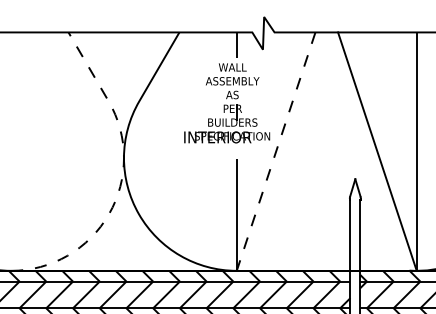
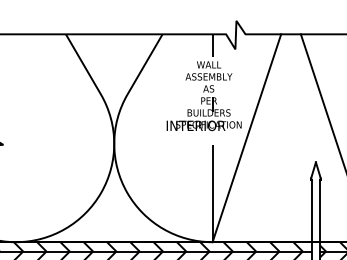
line: (276, 151) -> (247, 138), dashed -> solid
line: (121, 183) -> (112, 166), dashed -> solid

